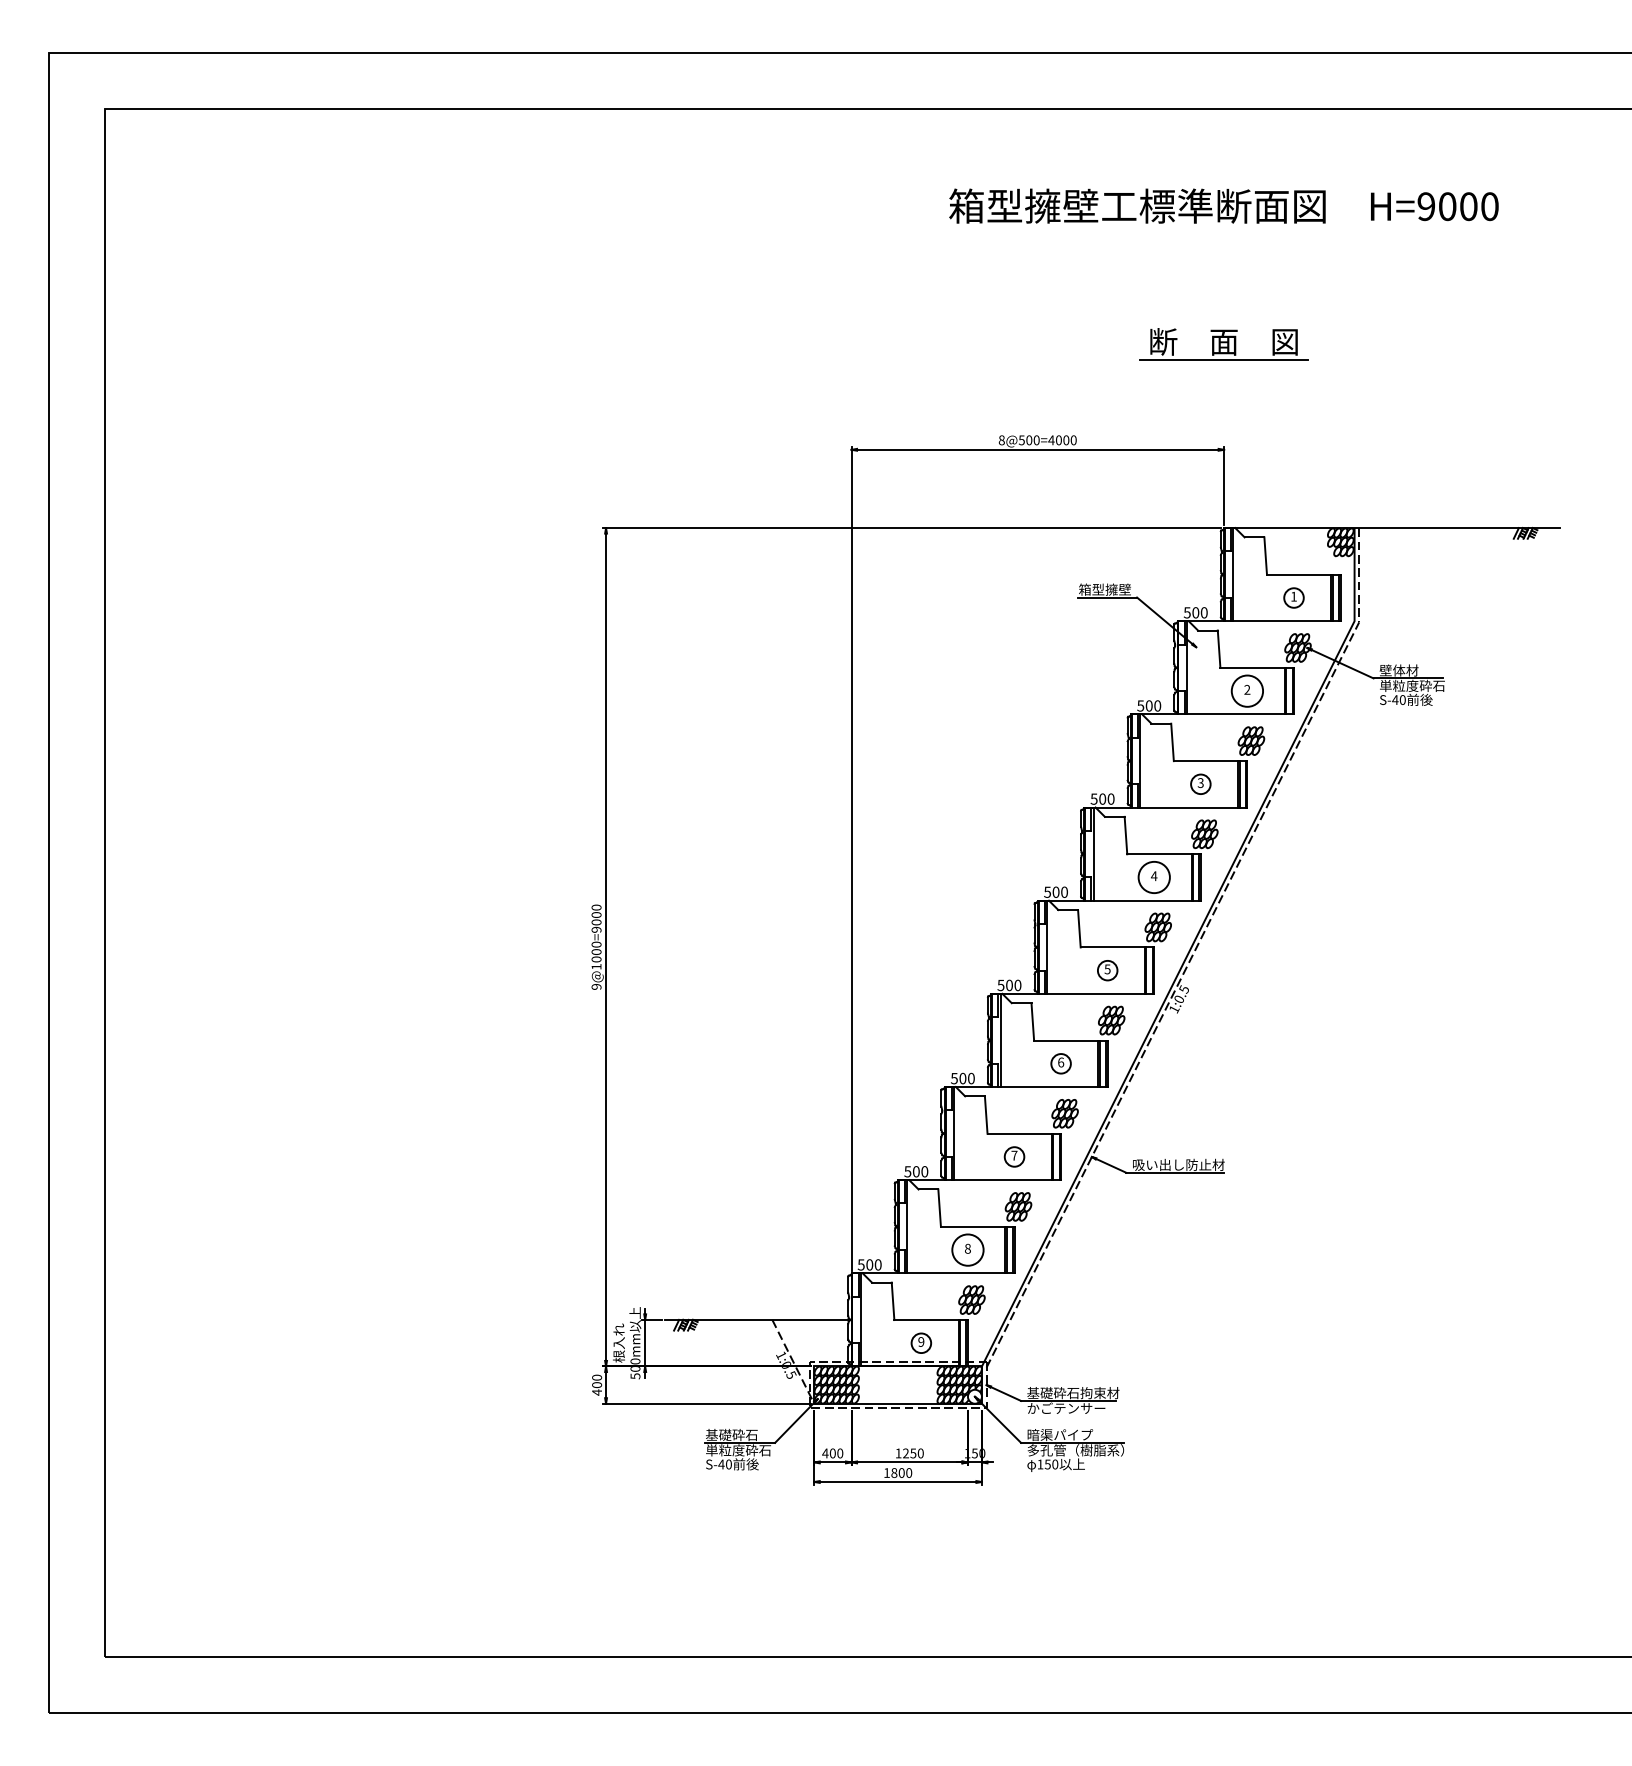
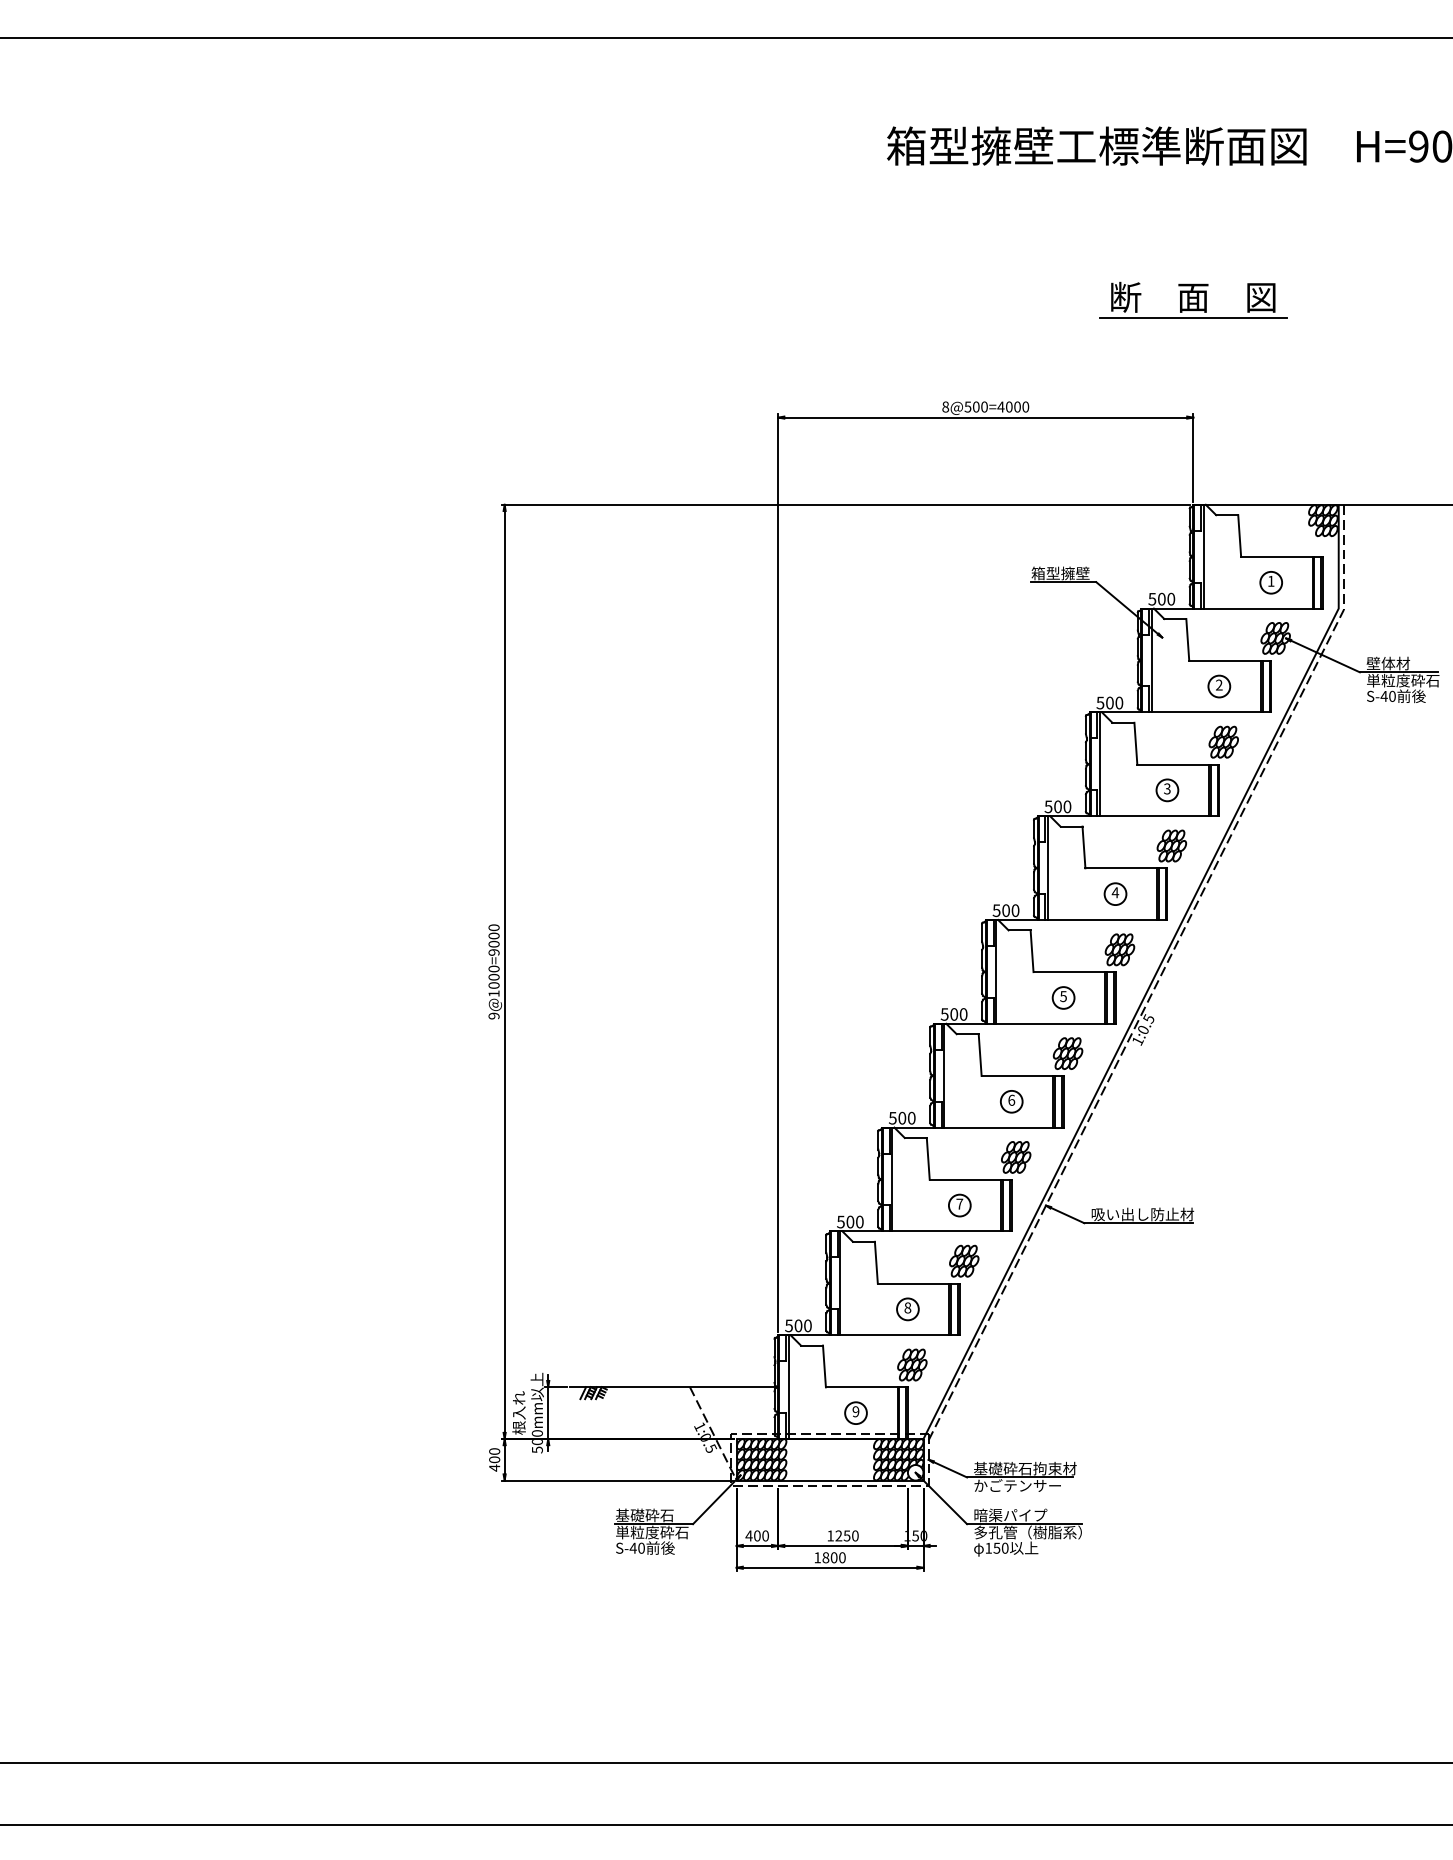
circle: (1247, 690) -> (1219, 685), size x0.62
circle: (1154, 877) -> (1115, 894), size x0.62
circle: (967, 1249) -> (907, 1308), size x0.62

